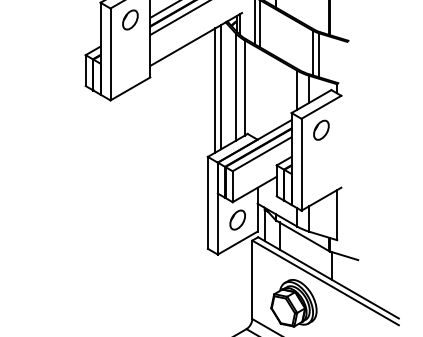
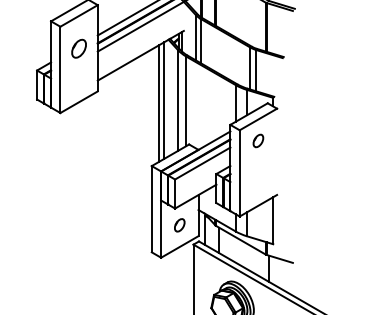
part: (130, 19) -> (79, 48), moved
part: (321, 129) -> (258, 140), size x0.7
part: (237, 219) -> (179, 224), size x0.7

